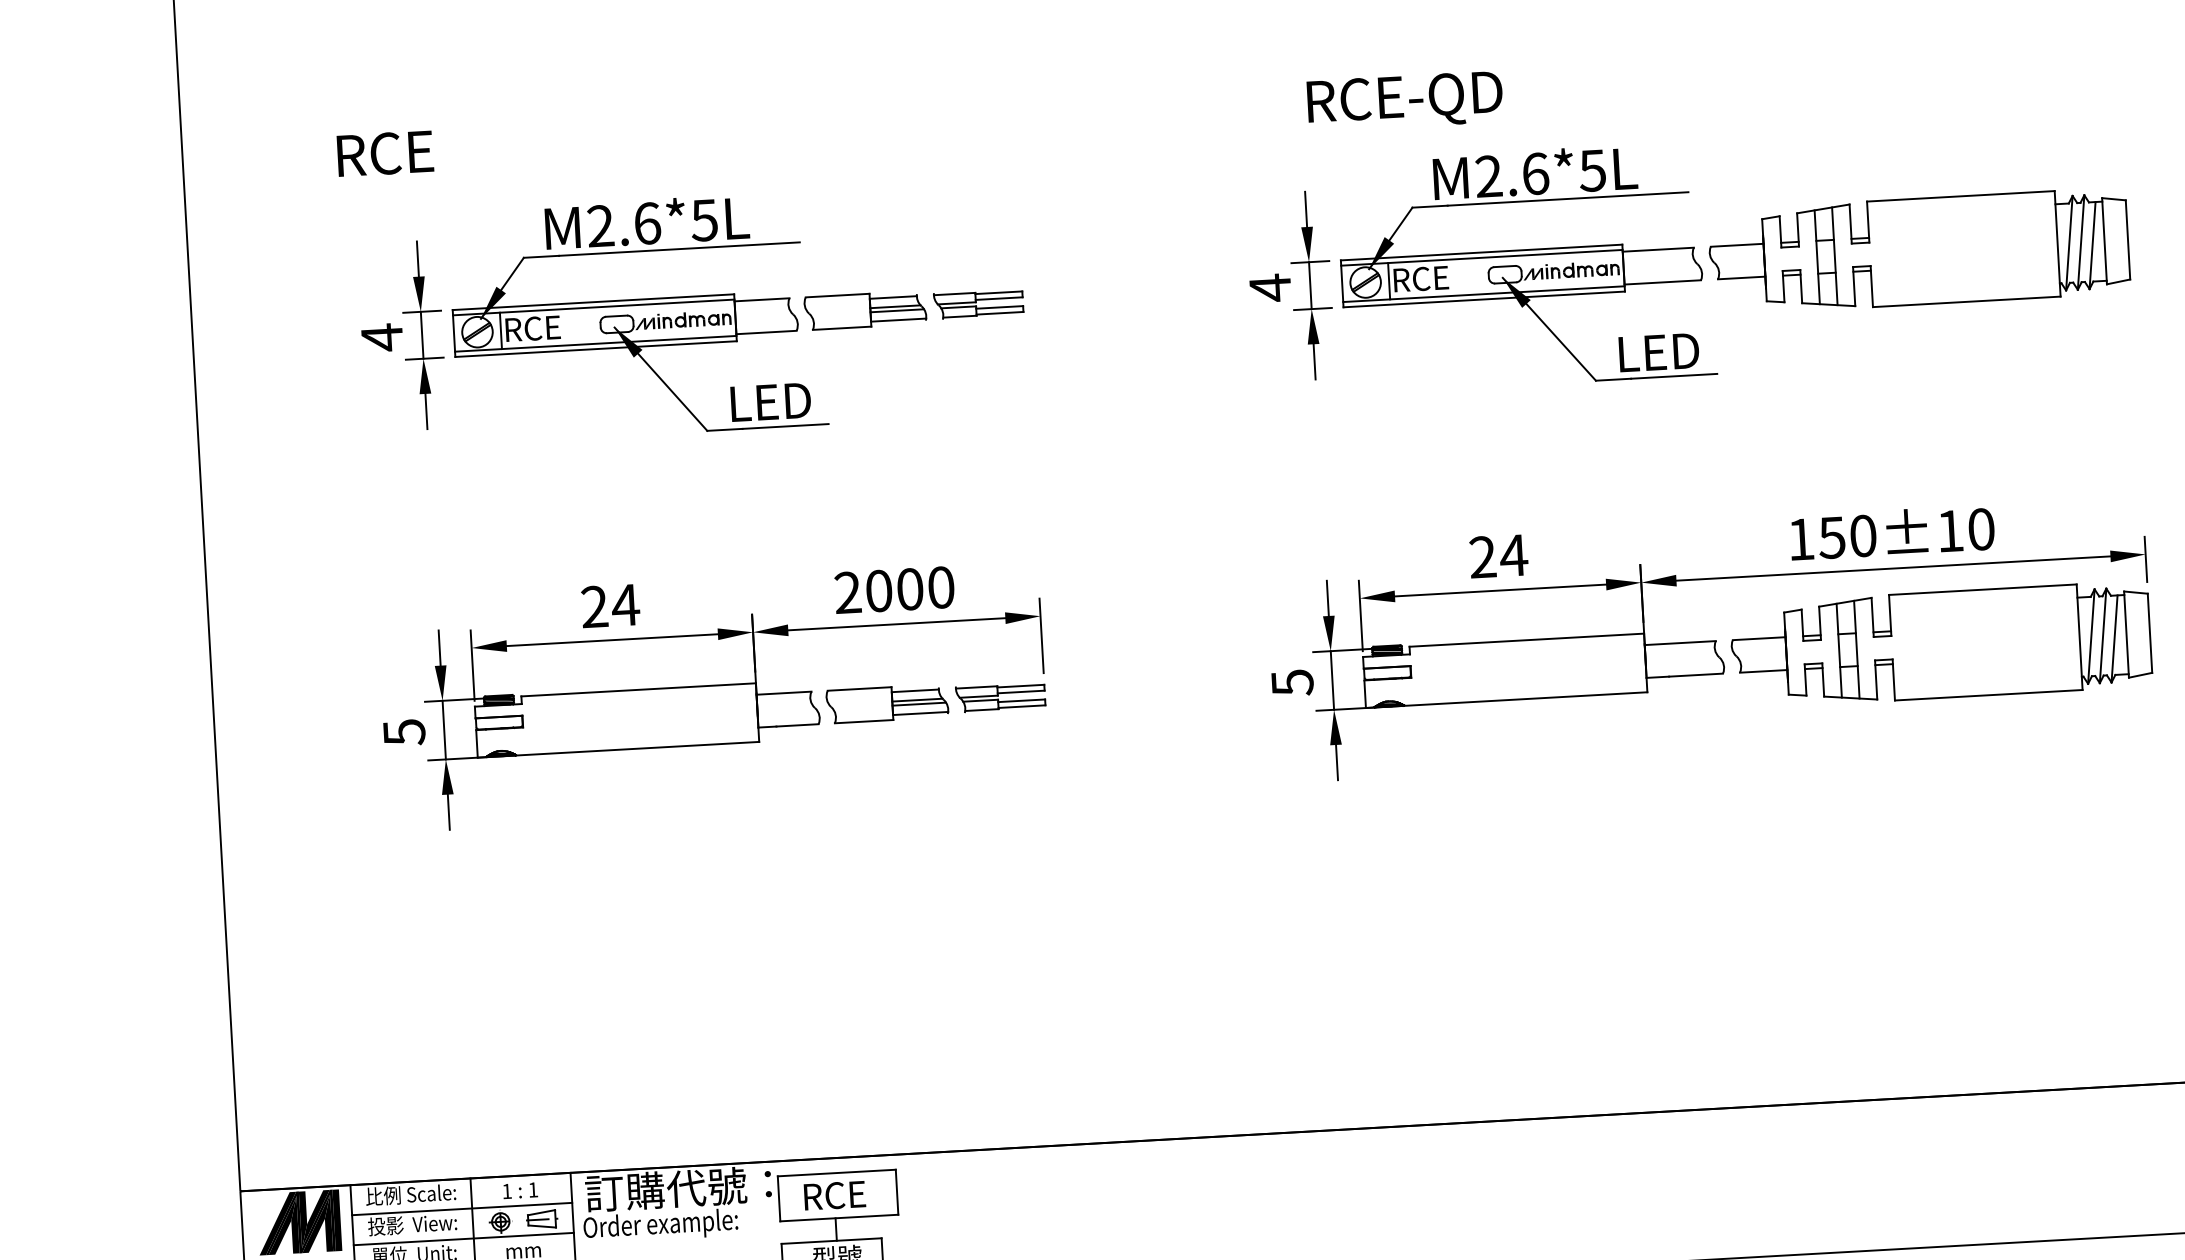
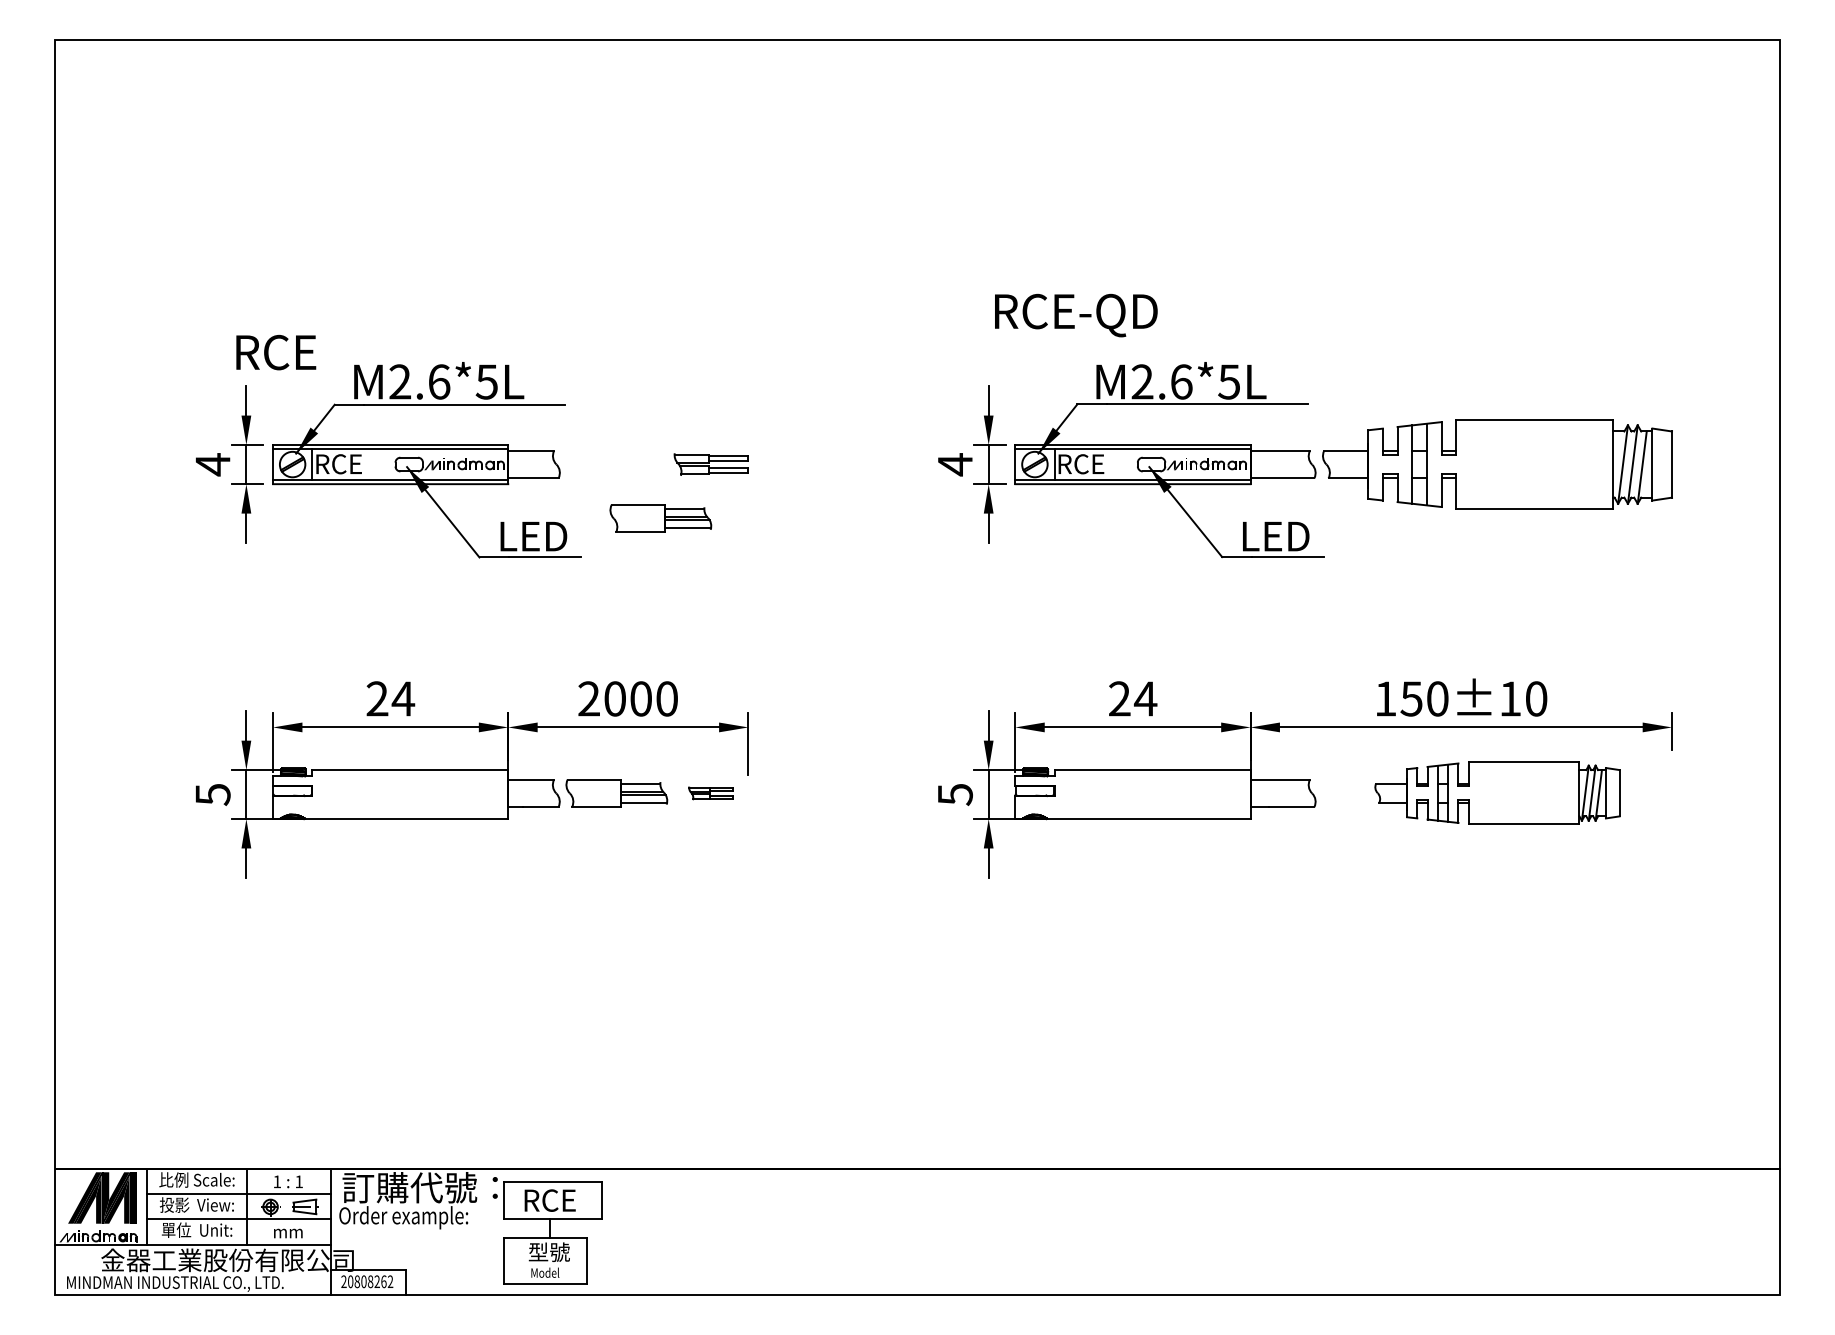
text: (385, 153) -> (276, 352), moved
part: (865, 310) -> (660, 518), moved
part: (1941, 643) -> (1497, 792), size x0.7
part: (999, 697) -> (710, 793), size x0.6

